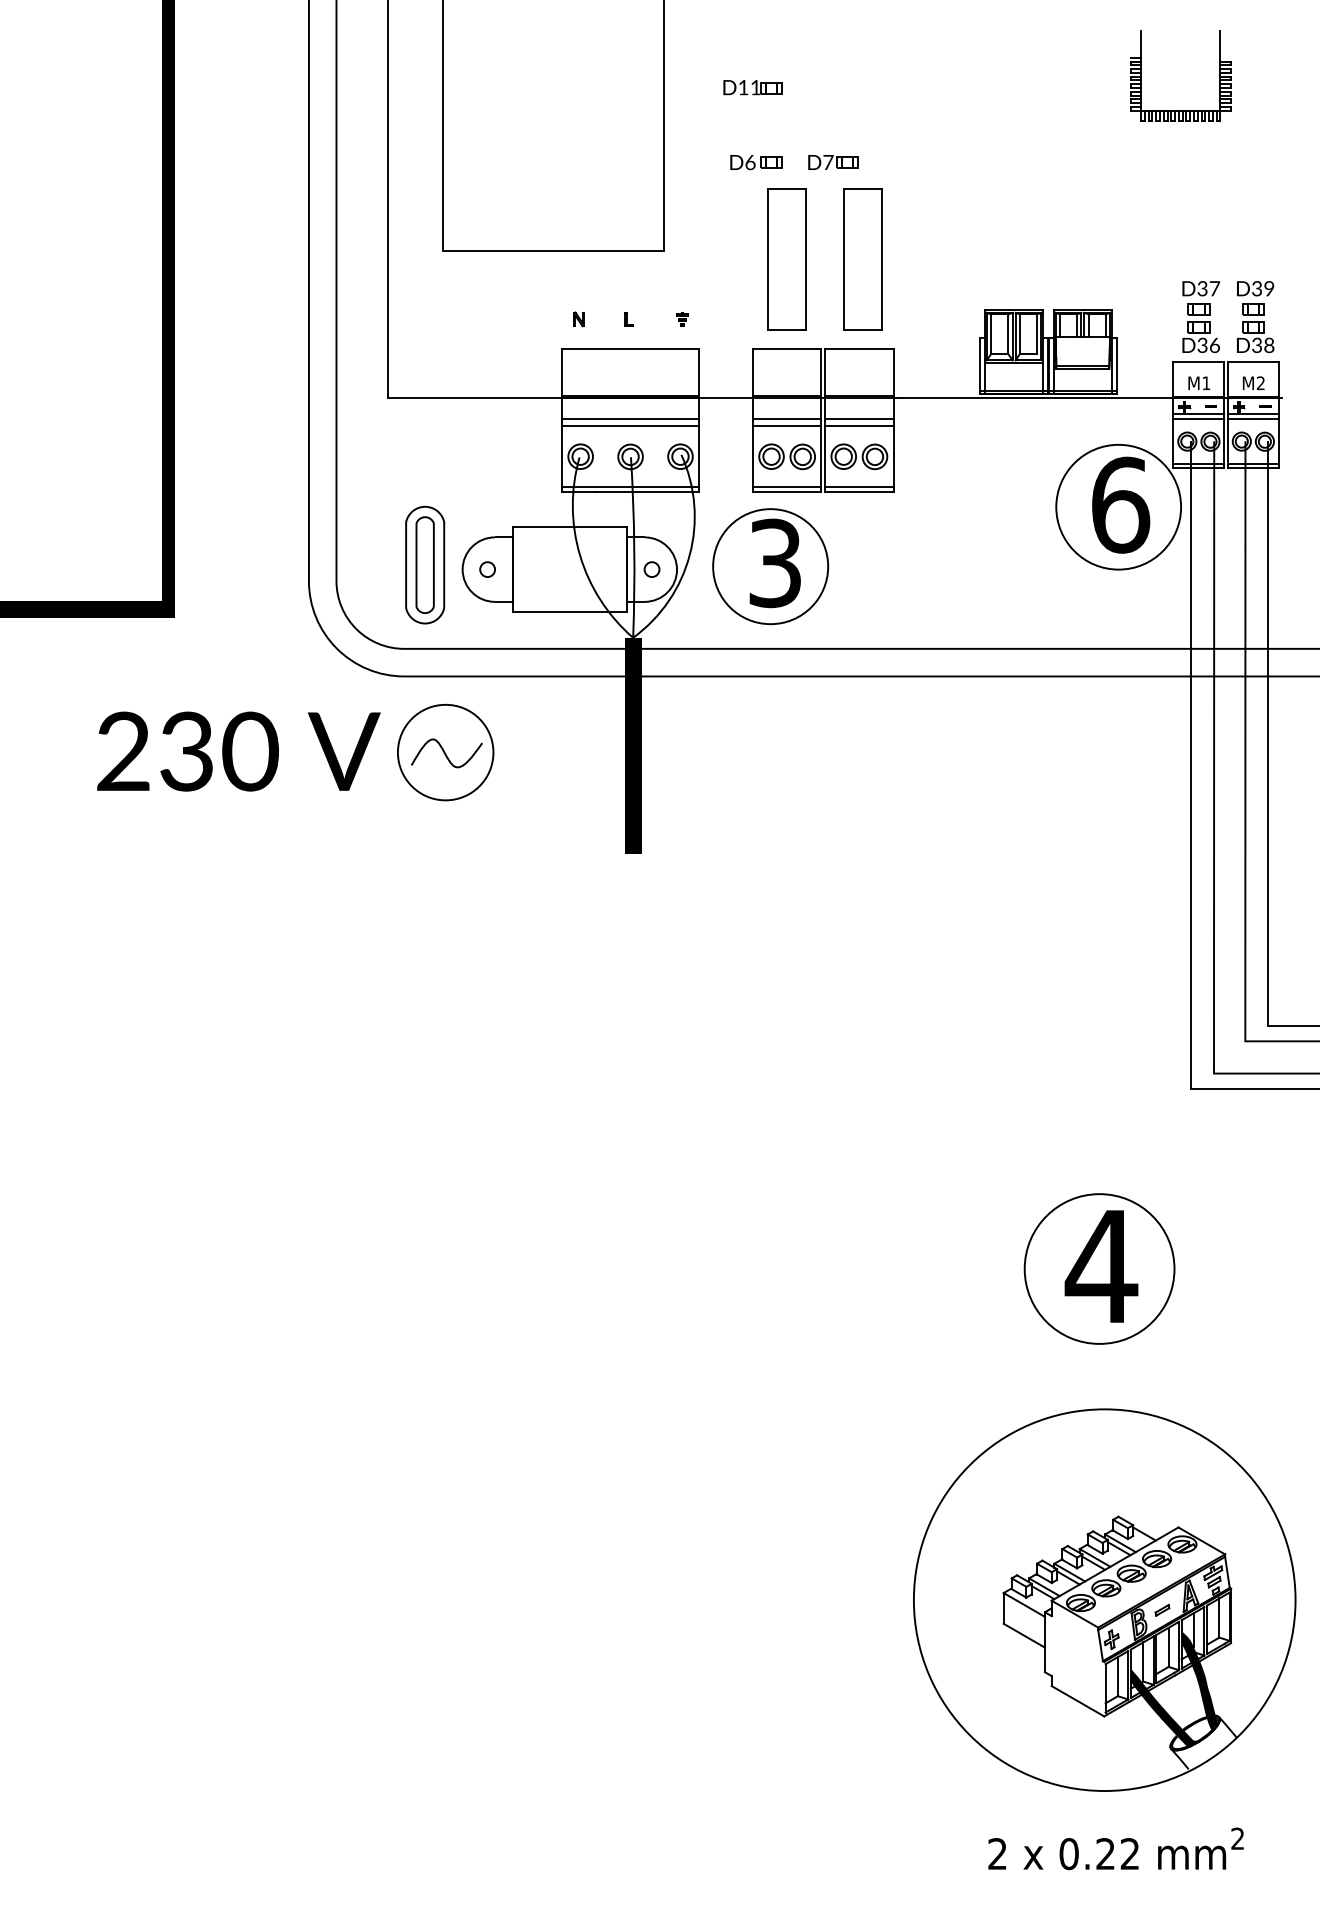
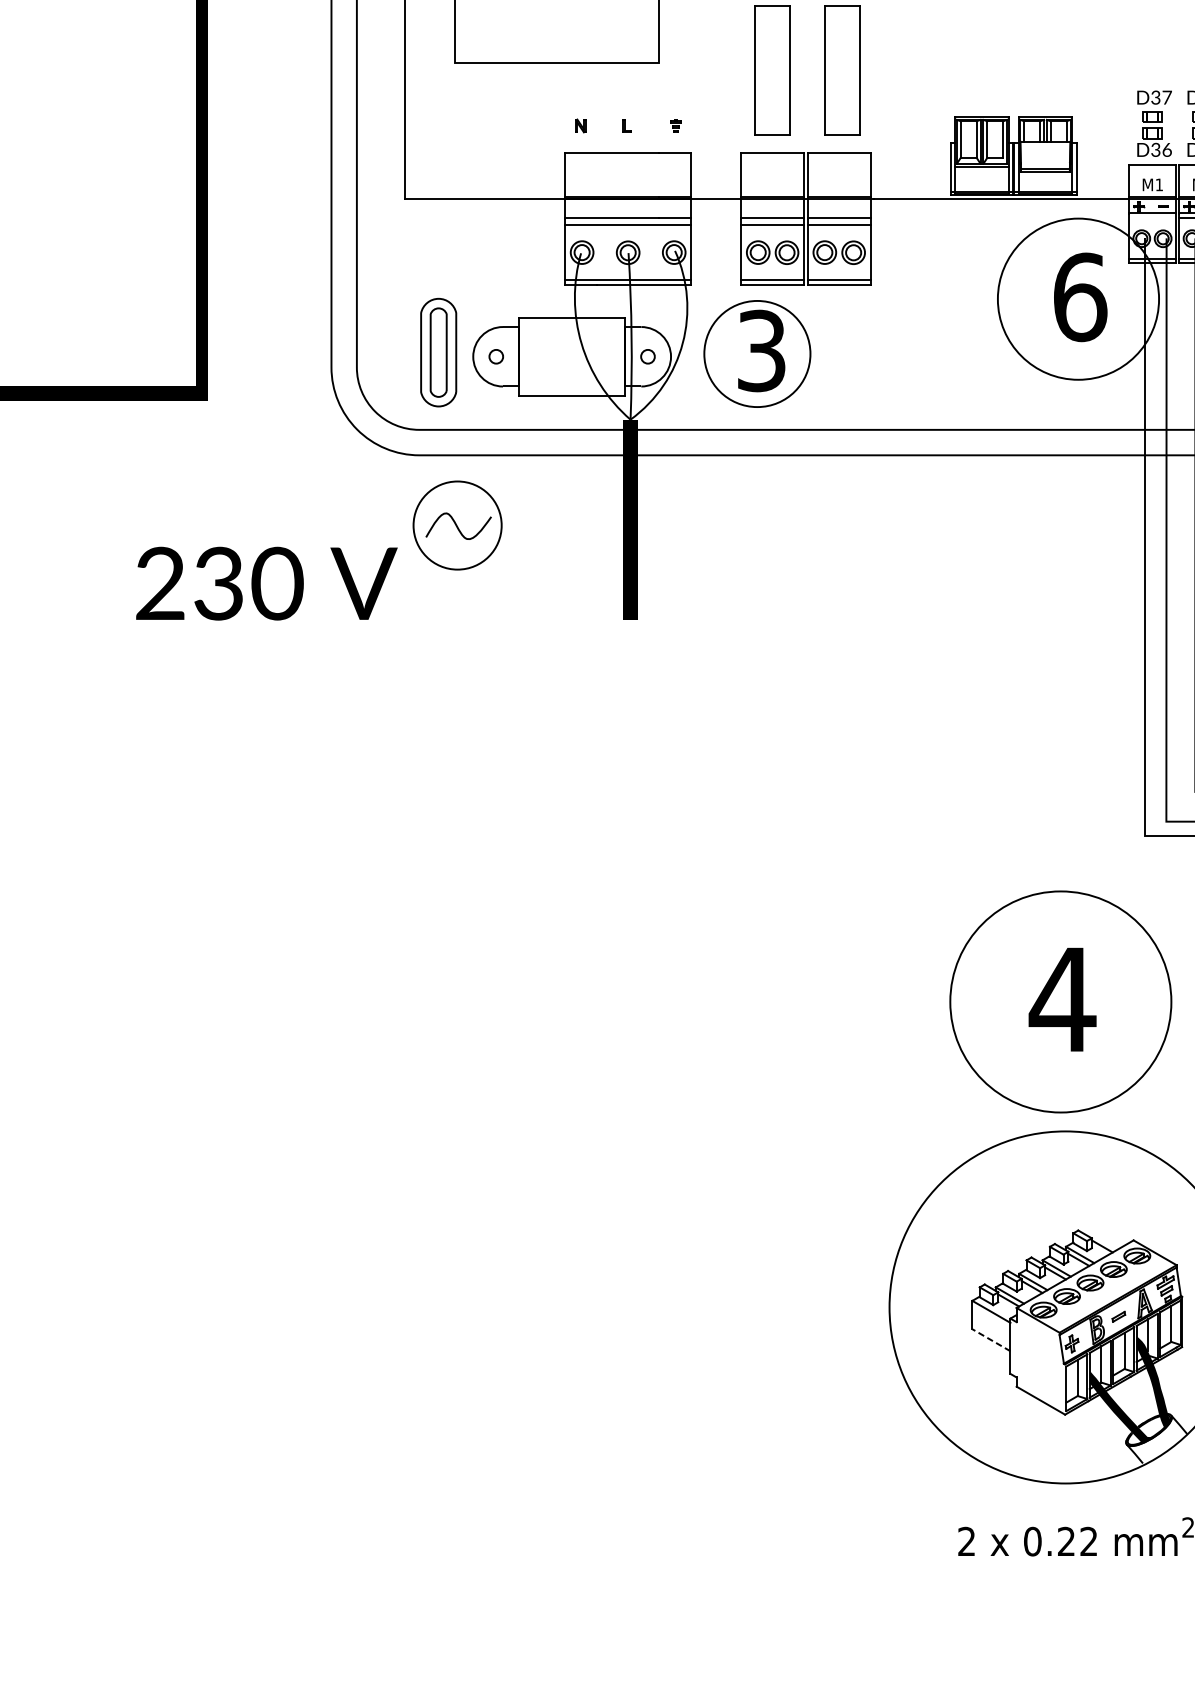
line: (1198, 419) -> (1152, 218), removed
circle: (1118, 506) -> (1078, 298), size x1.4
text: (238, 751) -> (266, 583), moved
circle: (1099, 1268) -> (1060, 1001), size x1.6
line: (1024, 1635) -> (991, 1340), solid -> dashed

